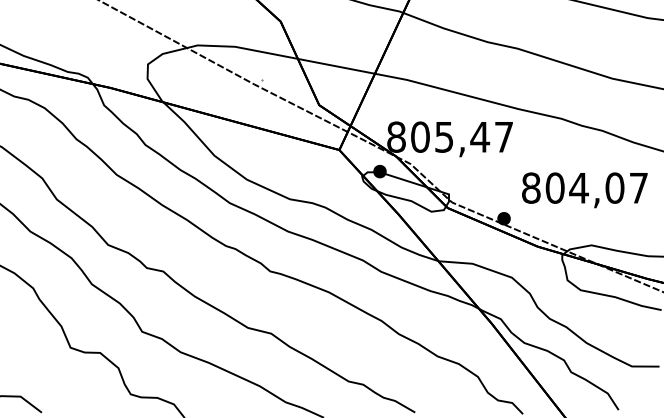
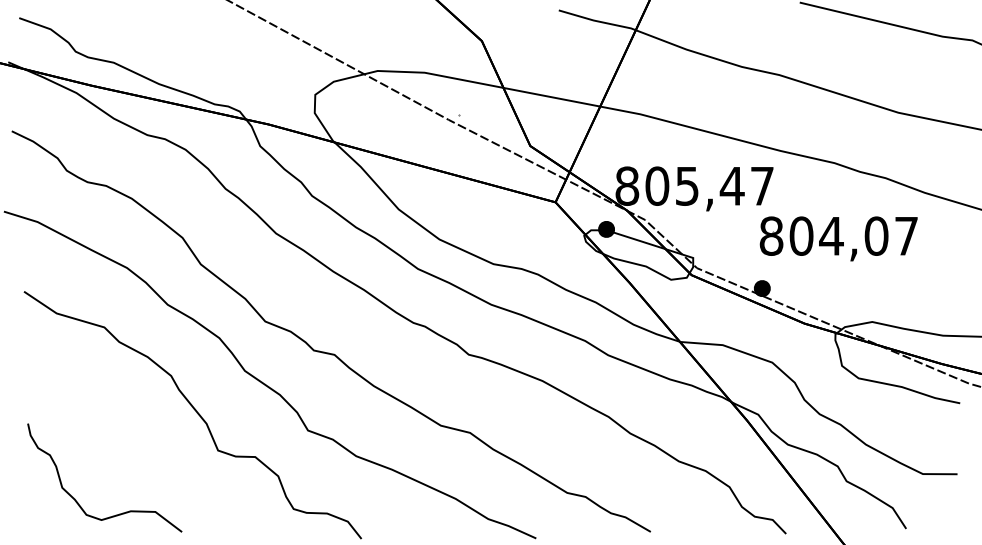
part: (584, 189) -> (838, 238), moved

